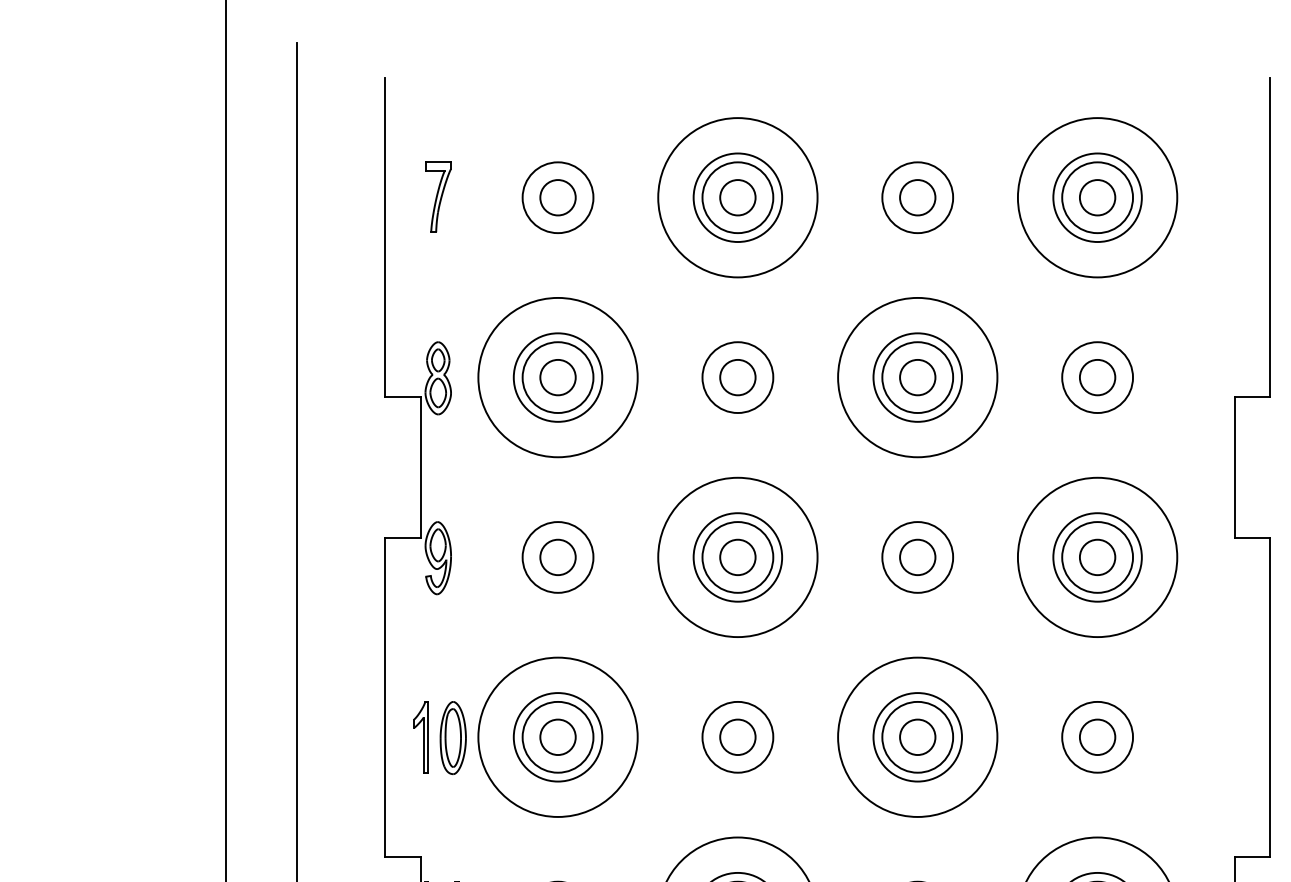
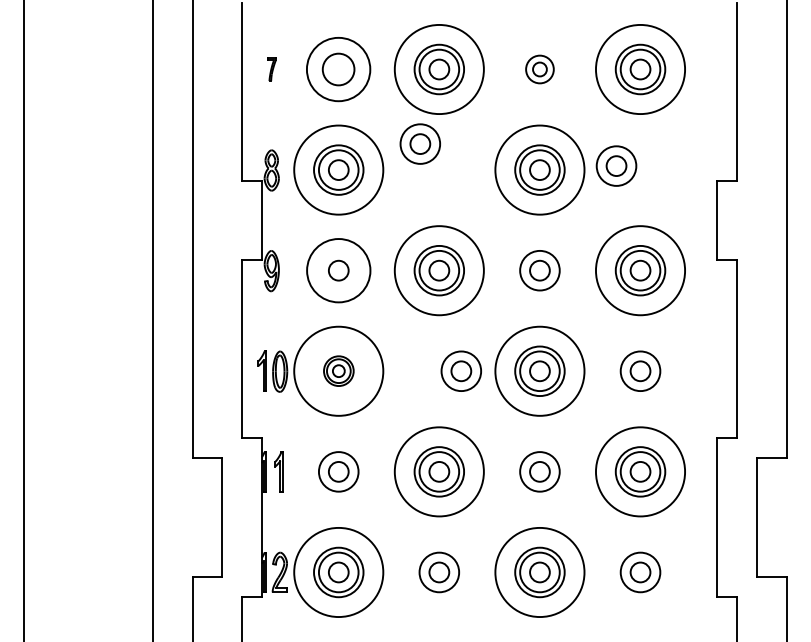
part: (437, 197) -> (271, 69), size x0.6
part: (557, 197) -> (338, 69), size x1.6
part: (916, 197) -> (539, 69), size x0.7
part: (736, 376) -> (419, 143), moved
part: (1097, 376) -> (616, 165), moved
circle: (557, 557) -> (338, 270), size x1.6
part: (557, 735) -> (338, 370), size x0.6
part: (736, 735) -> (460, 370), moved

